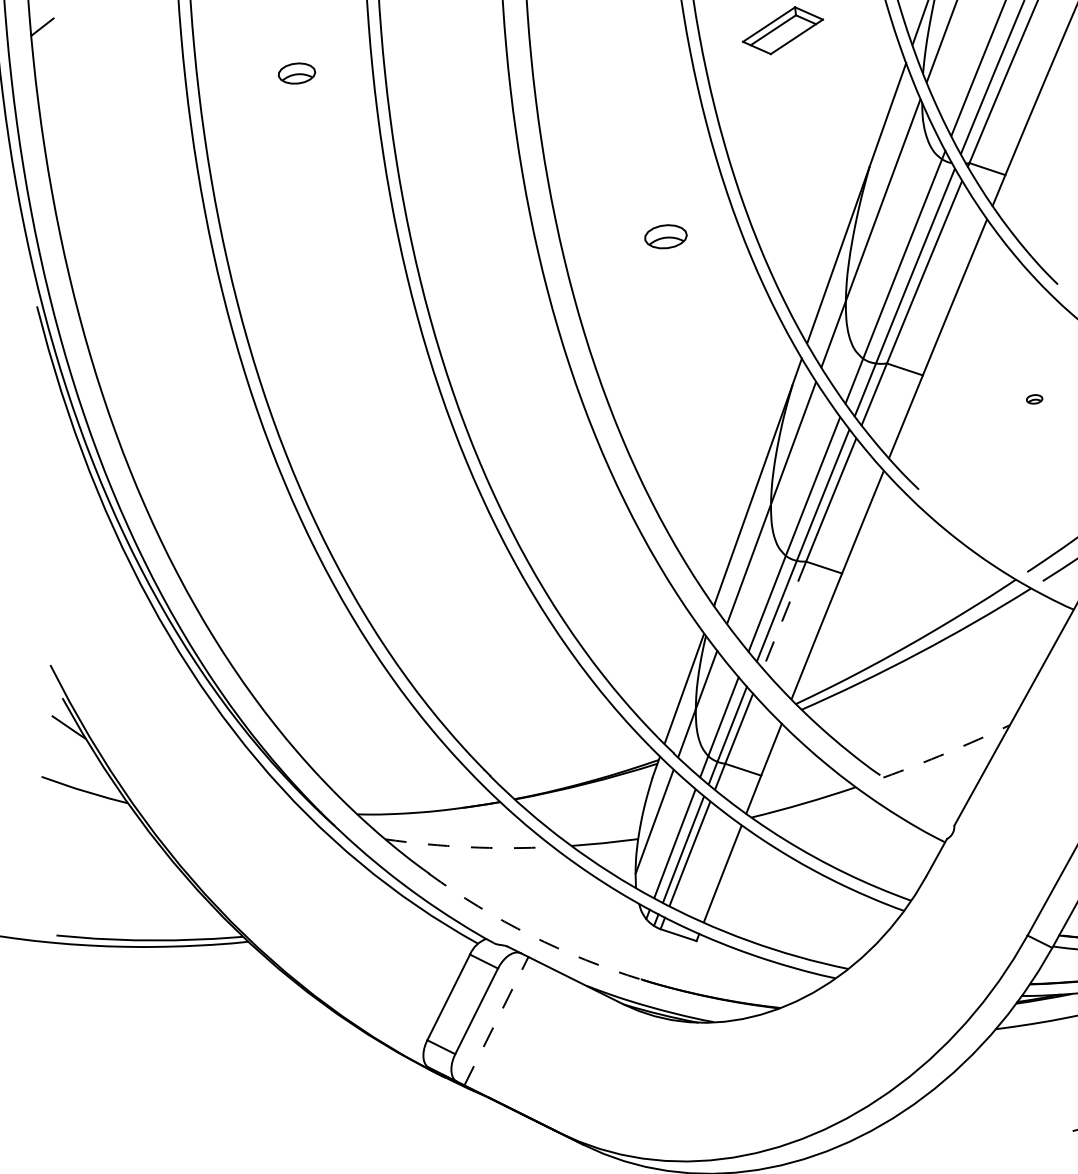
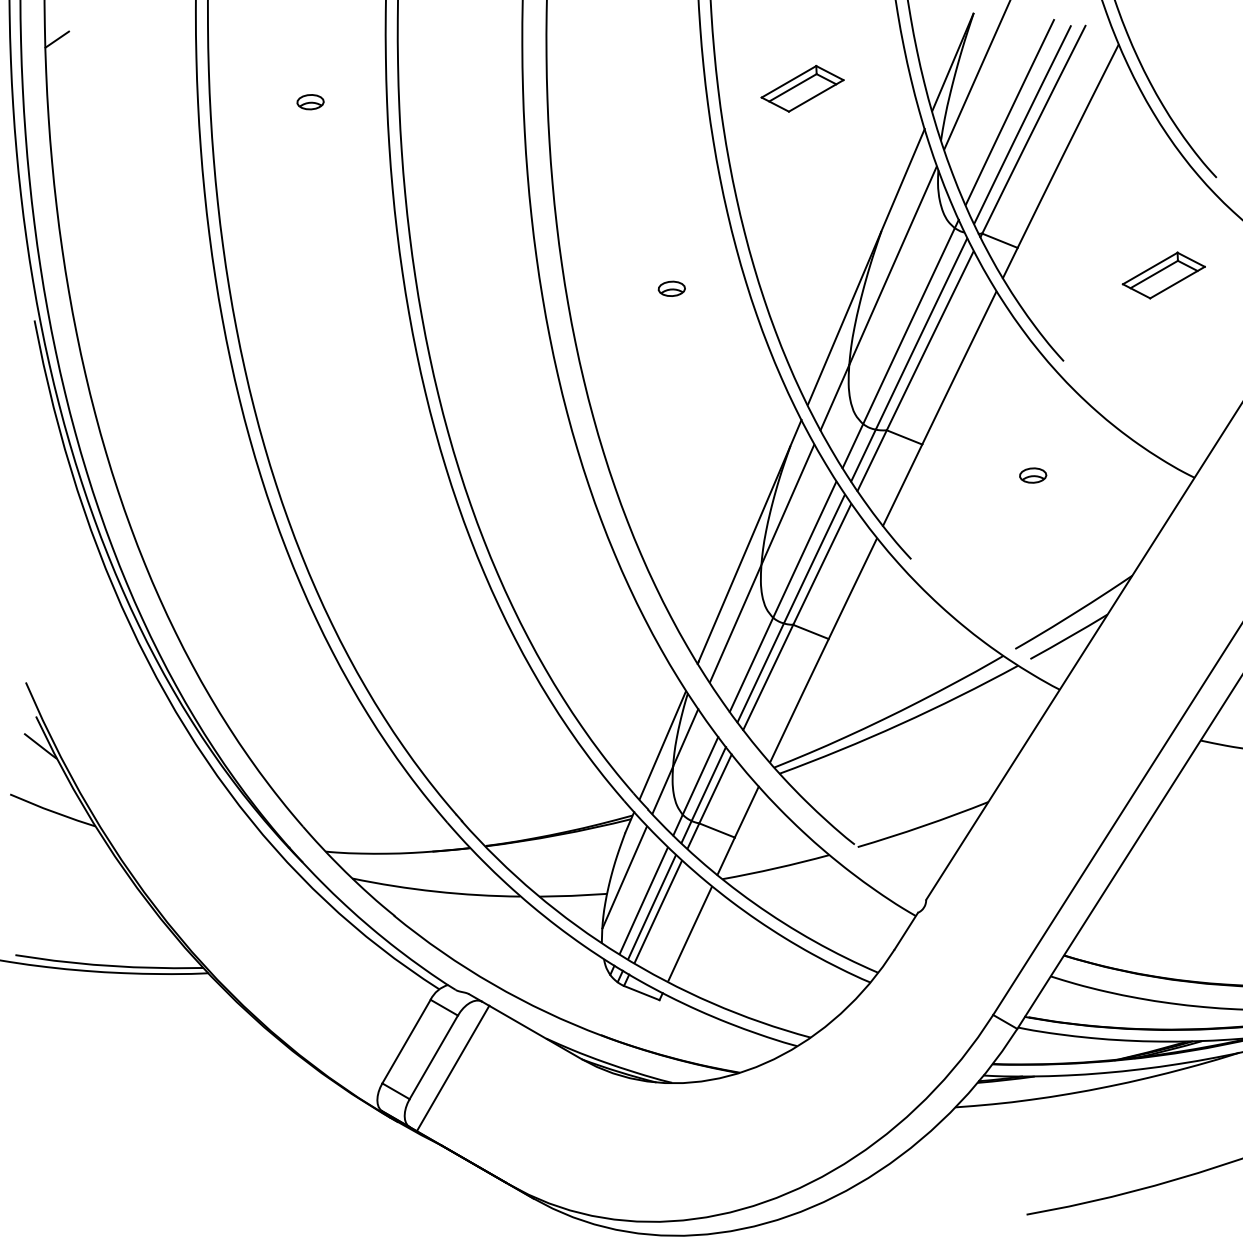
part: (296, 74) -> (310, 102), size x0.71
part: (665, 236) -> (671, 288), size x0.62
part: (1034, 399) -> (1033, 475), size x1.67
line: (784, 615) -> (768, 677), dashed -> solid
arc: (947, 753) -> (923, 826), dashed -> solid
arc: (468, 847) -> (435, 891), dashed -> solid
arc: (531, 935) -> (493, 984), dashed -> solid
line: (496, 1021) -> (453, 1068), dashed -> solid

